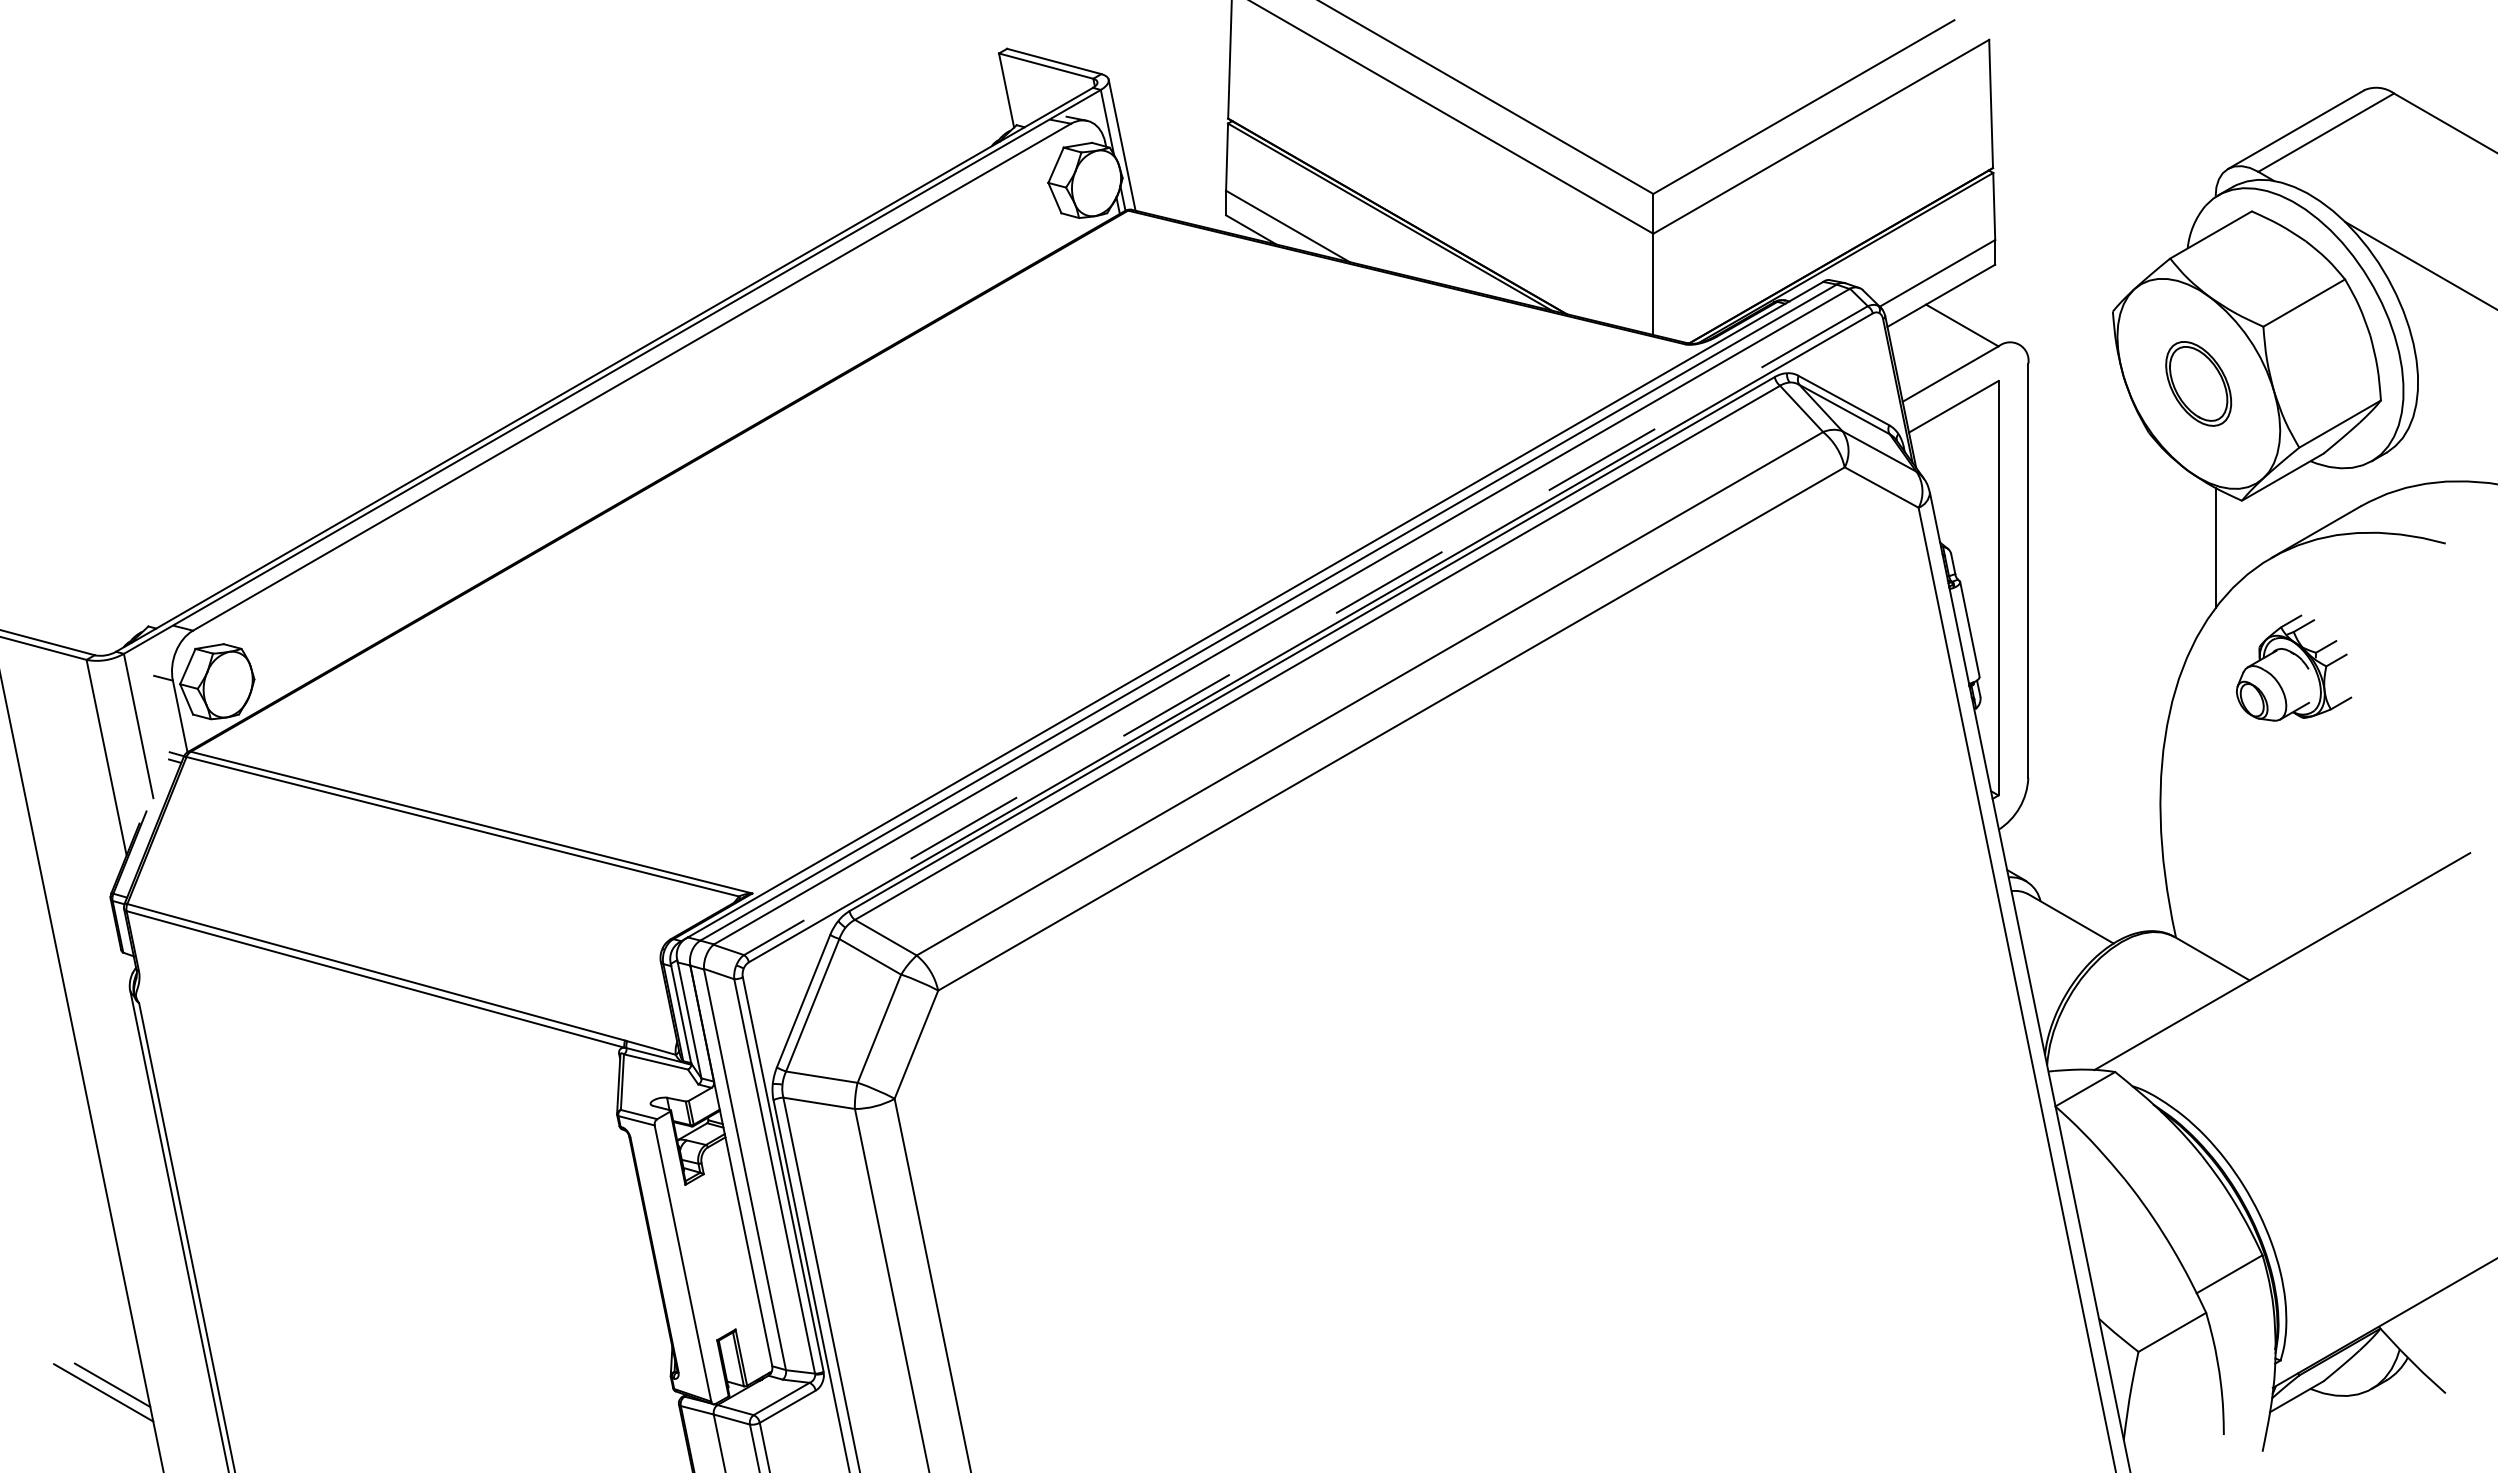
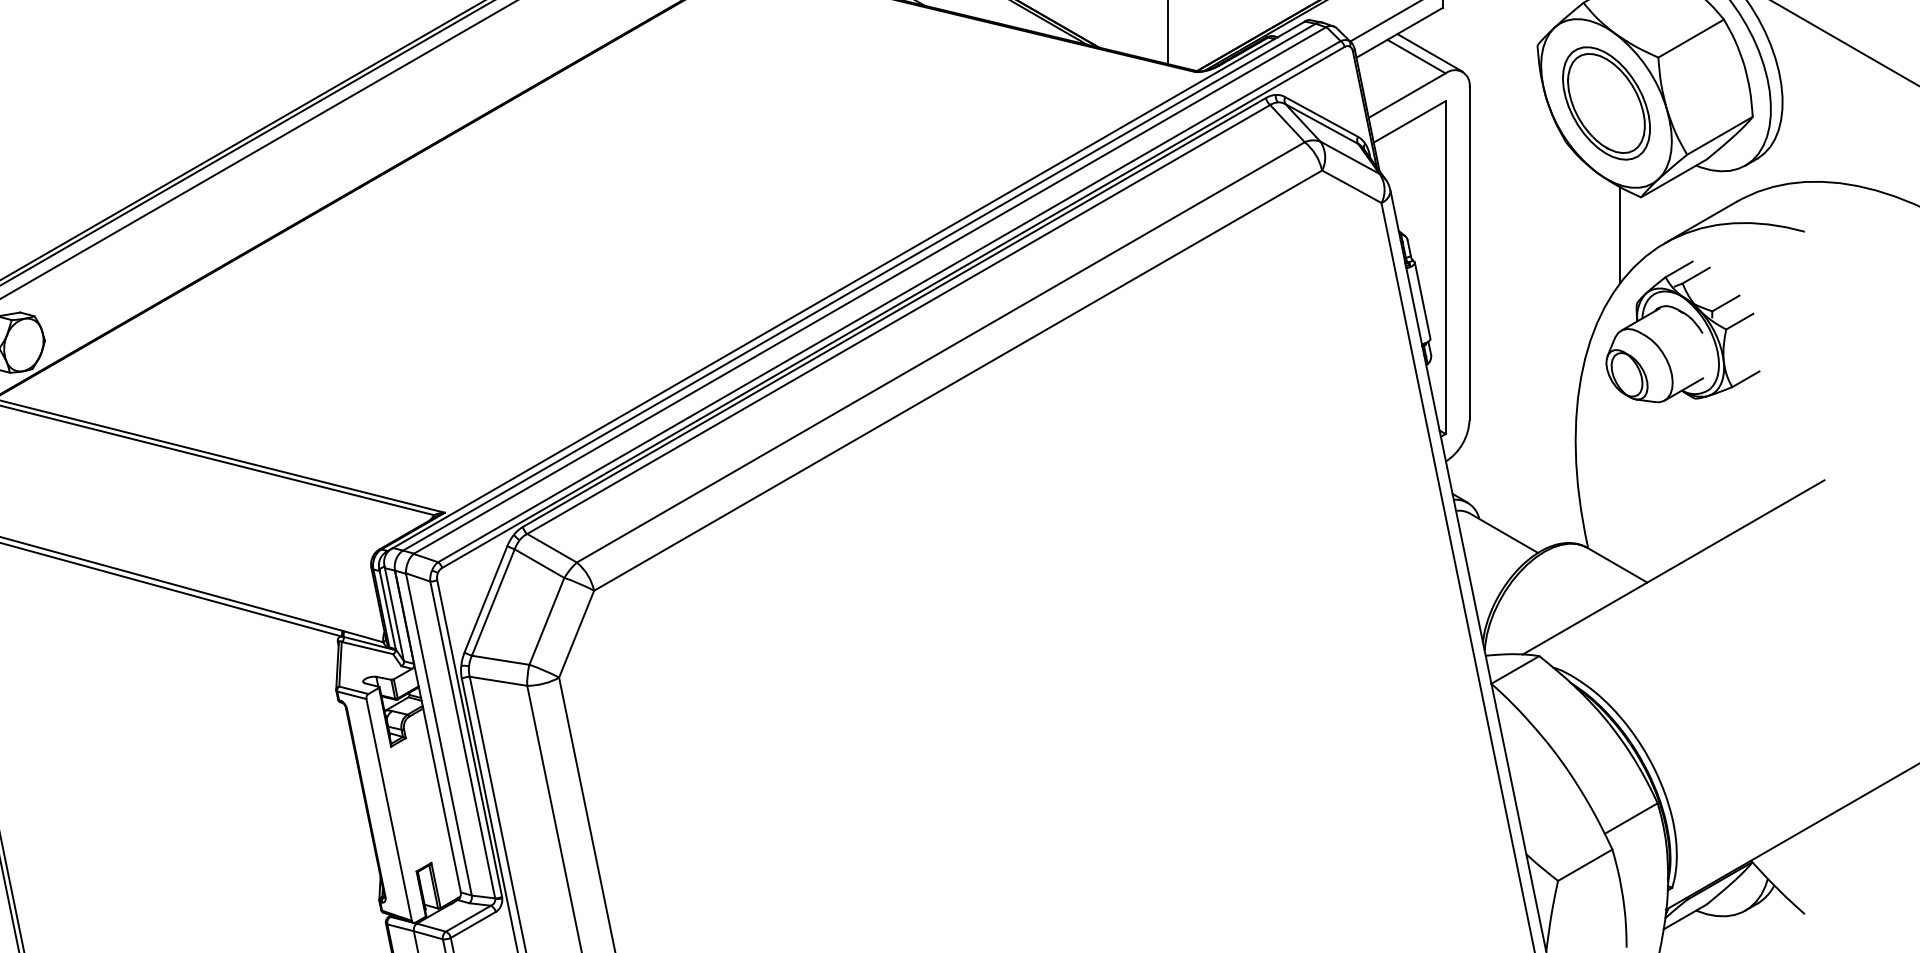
line: (1978, 320) -> (1429, 52), added
part: (2198, 383) -> (1606, 103), size x1.67
line: (1305, 630) -> (889, 301), dashed -> solid
part: (2293, 667) -> (1682, 331), size x1.67

